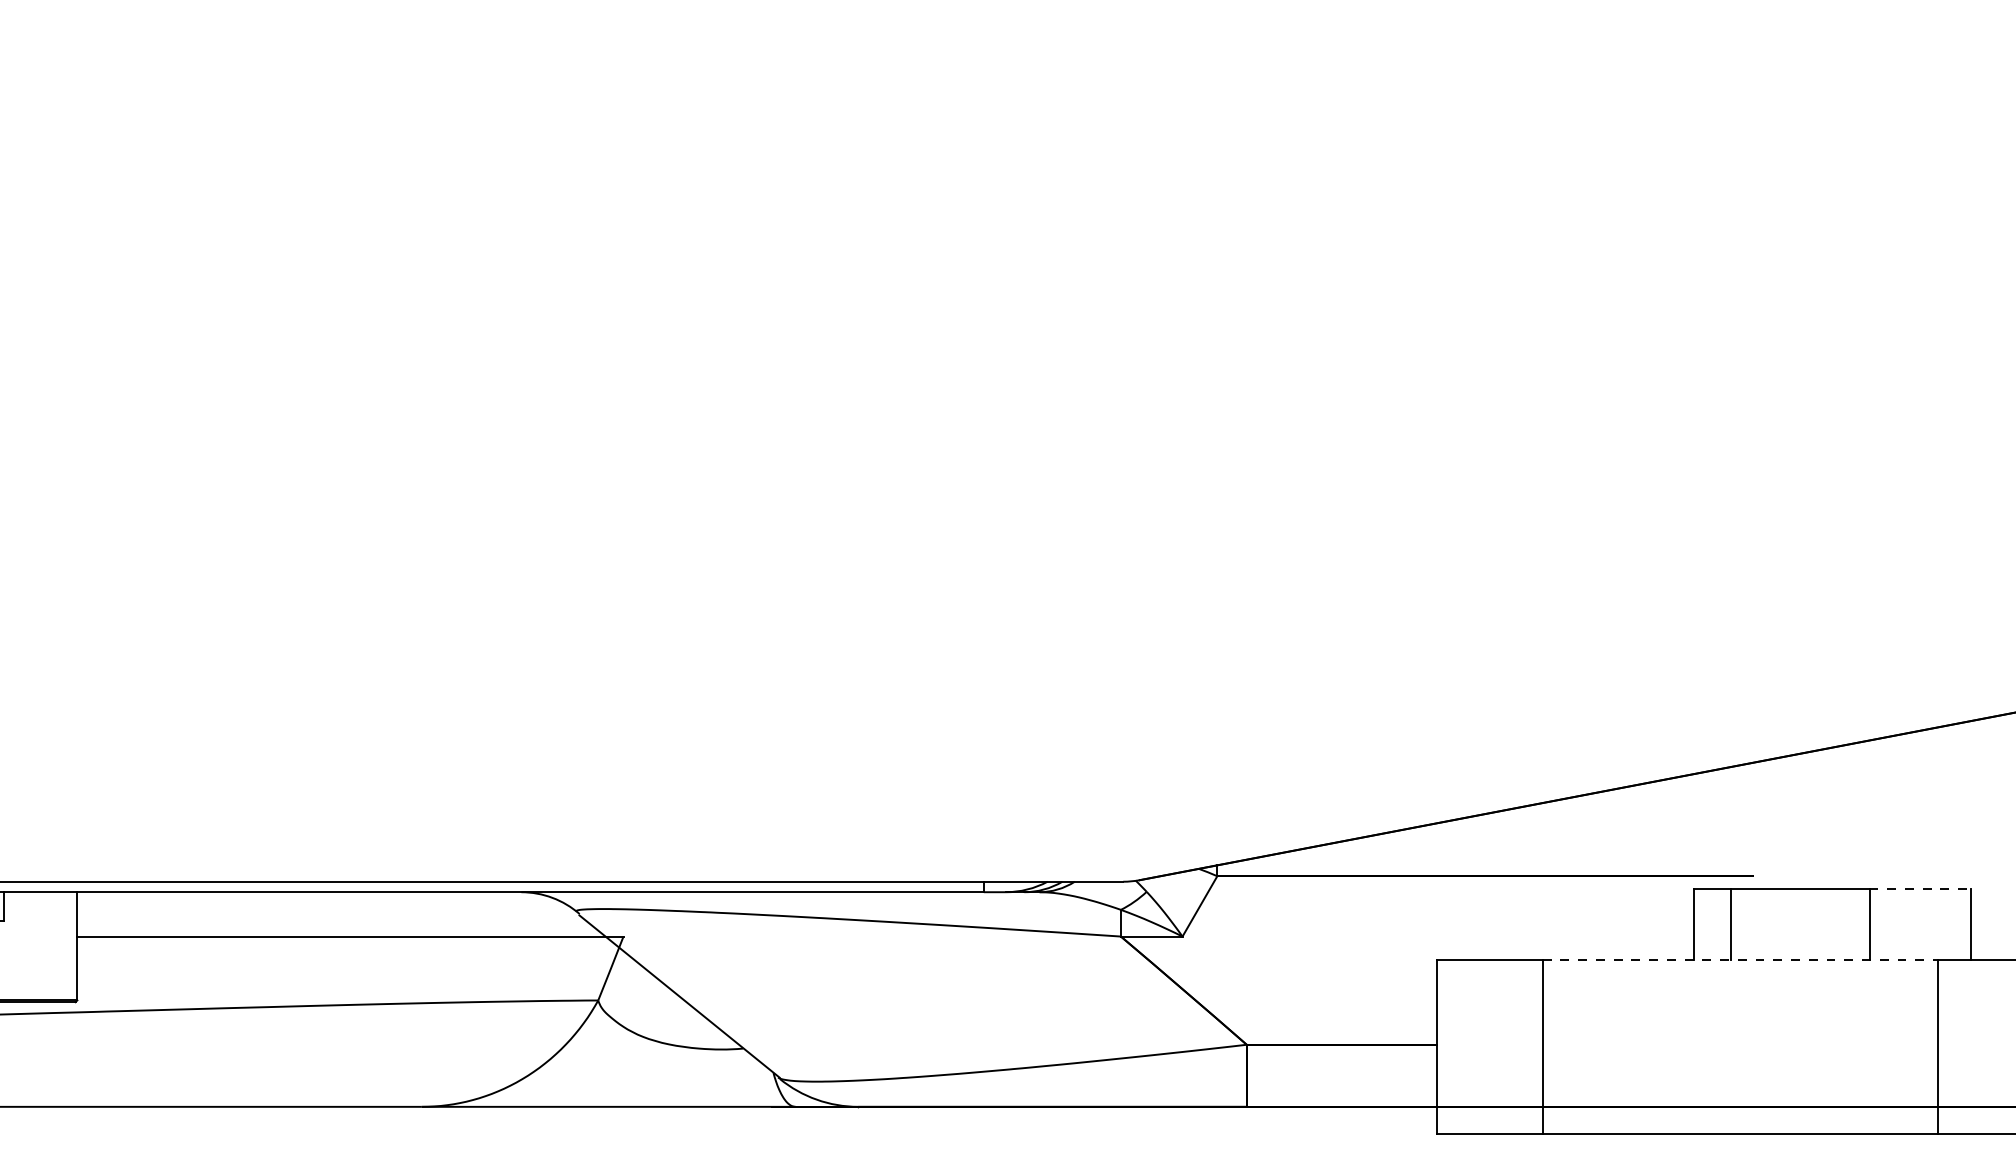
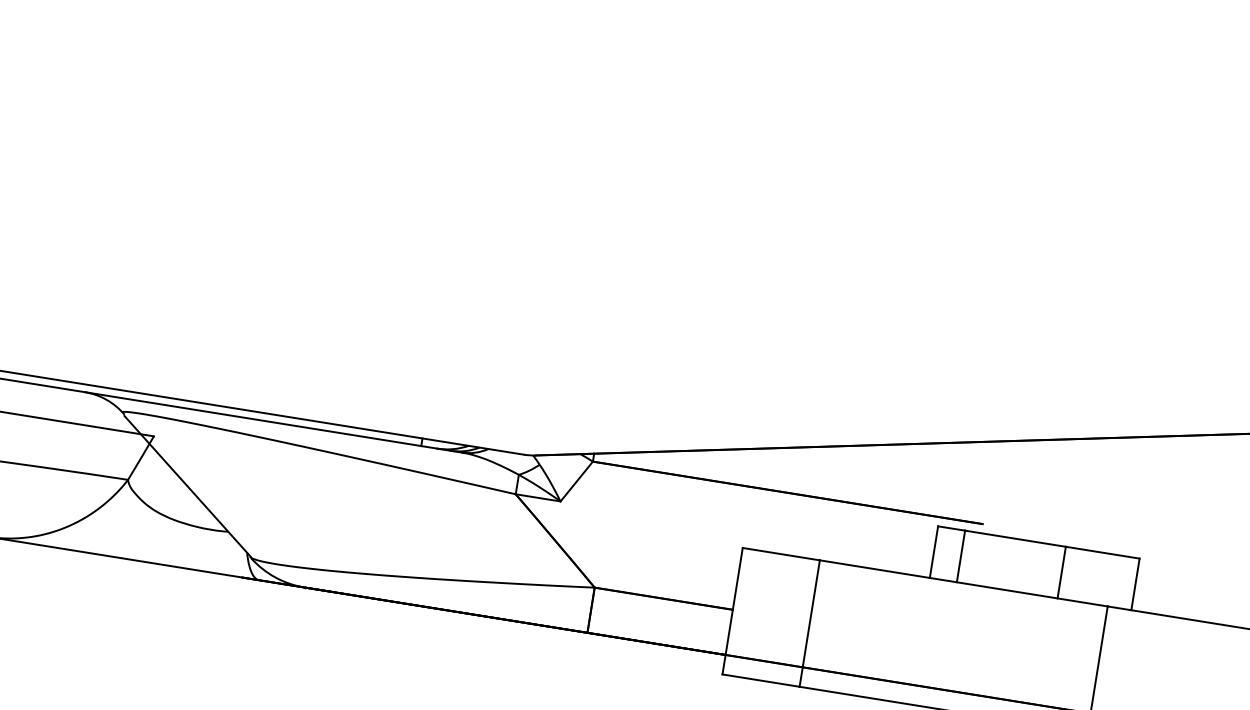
line: (1920, 888) -> (1102, 552), dashed -> solid
line: (1740, 959) -> (963, 583), dashed -> solid

